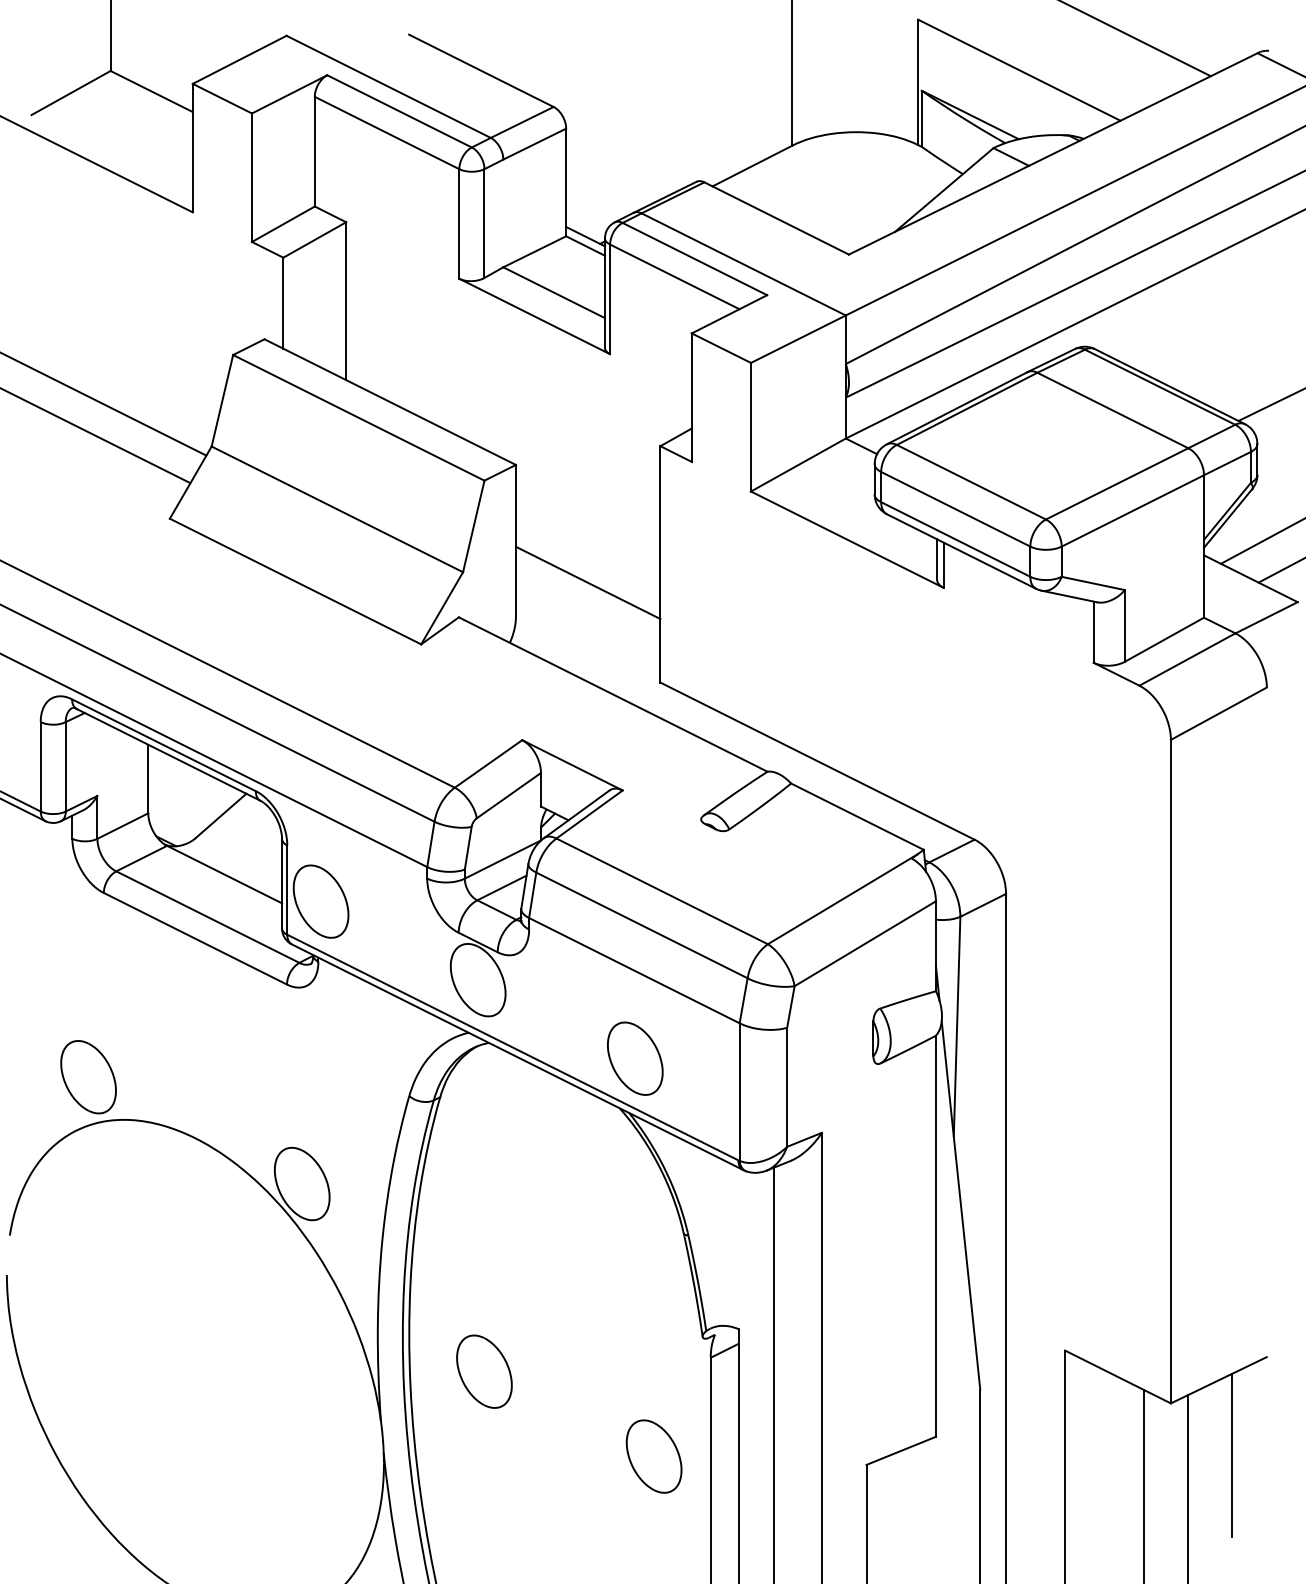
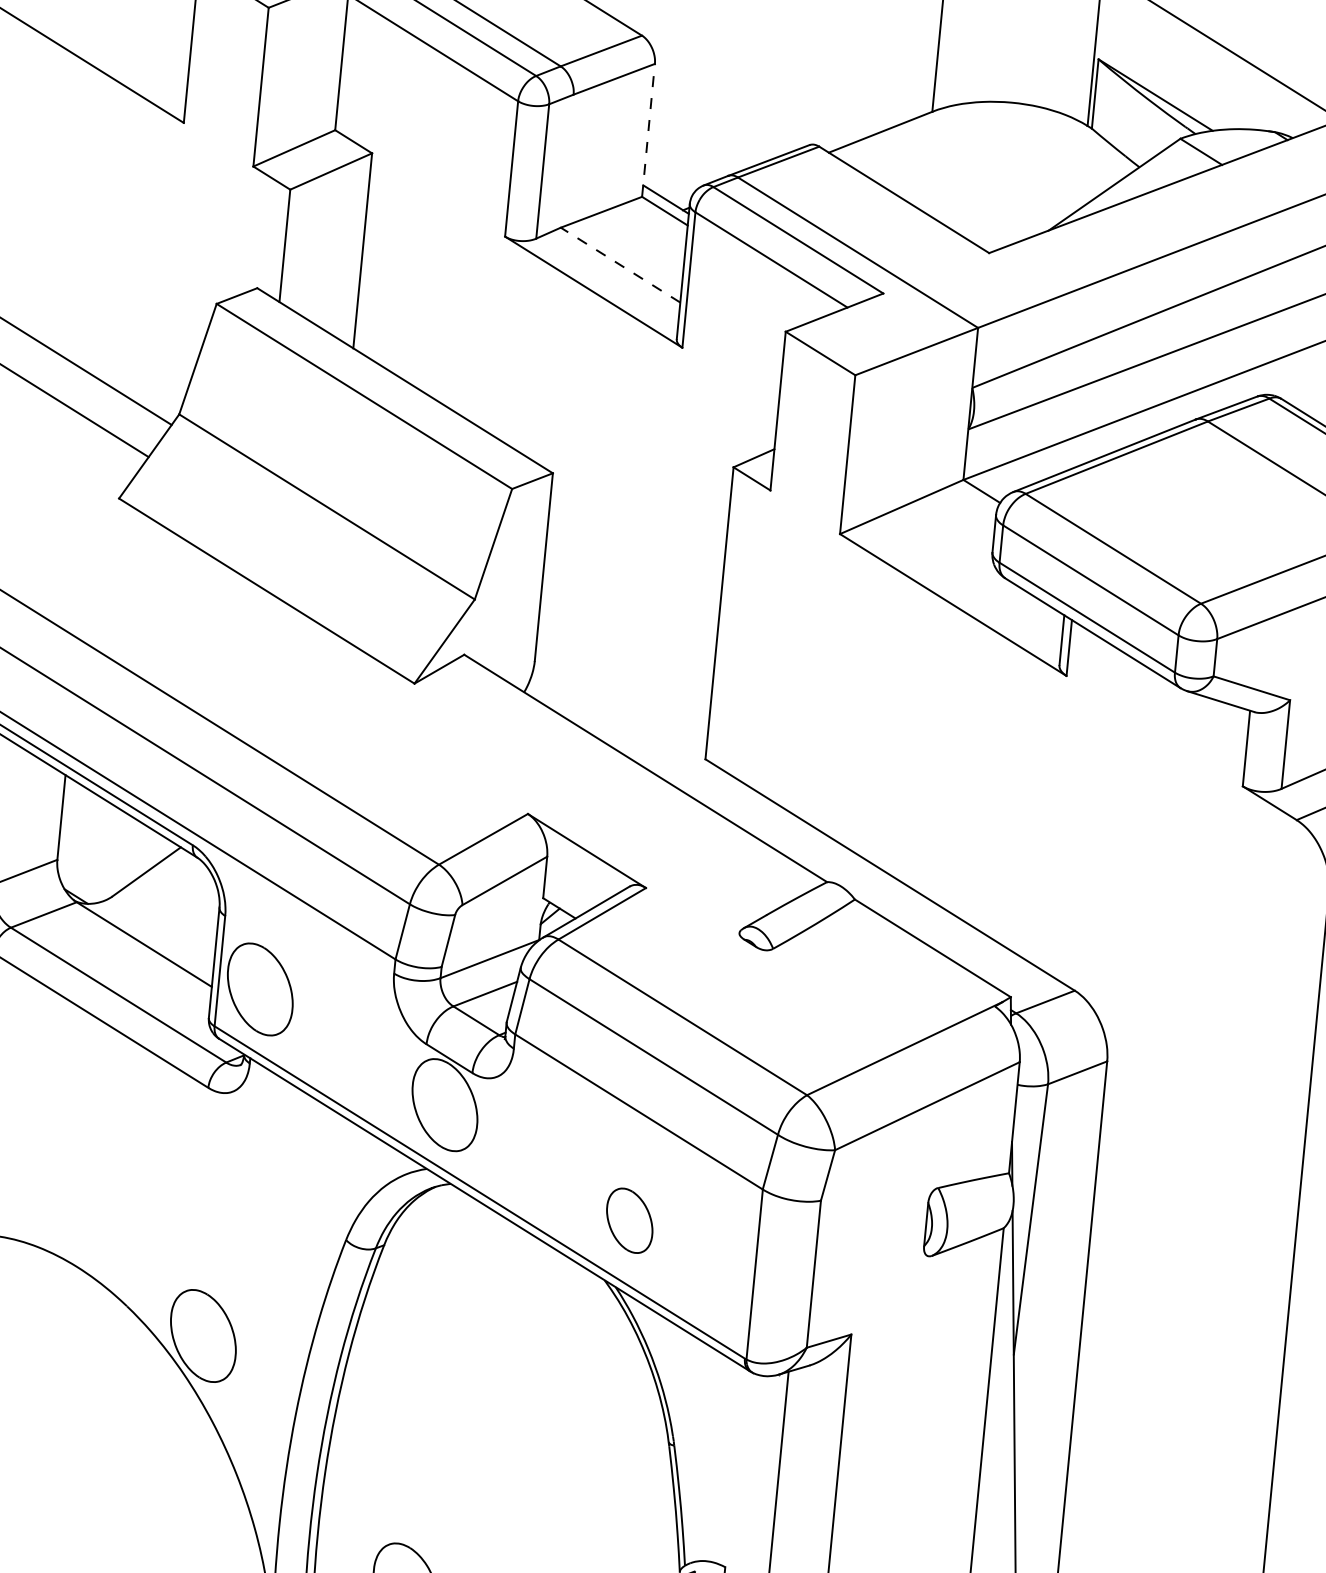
line: (566, 182) -> (648, 130), solid -> dashed
line: (554, 292) -> (621, 264), solid -> dashed
line: (587, 582) -> (627, 626), removed
part: (635, 1058) -> (629, 1220), size x0.7

